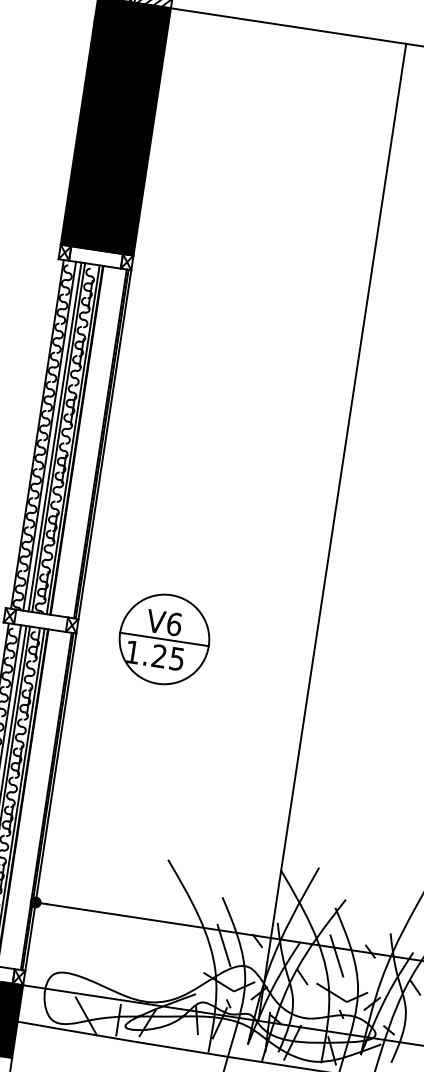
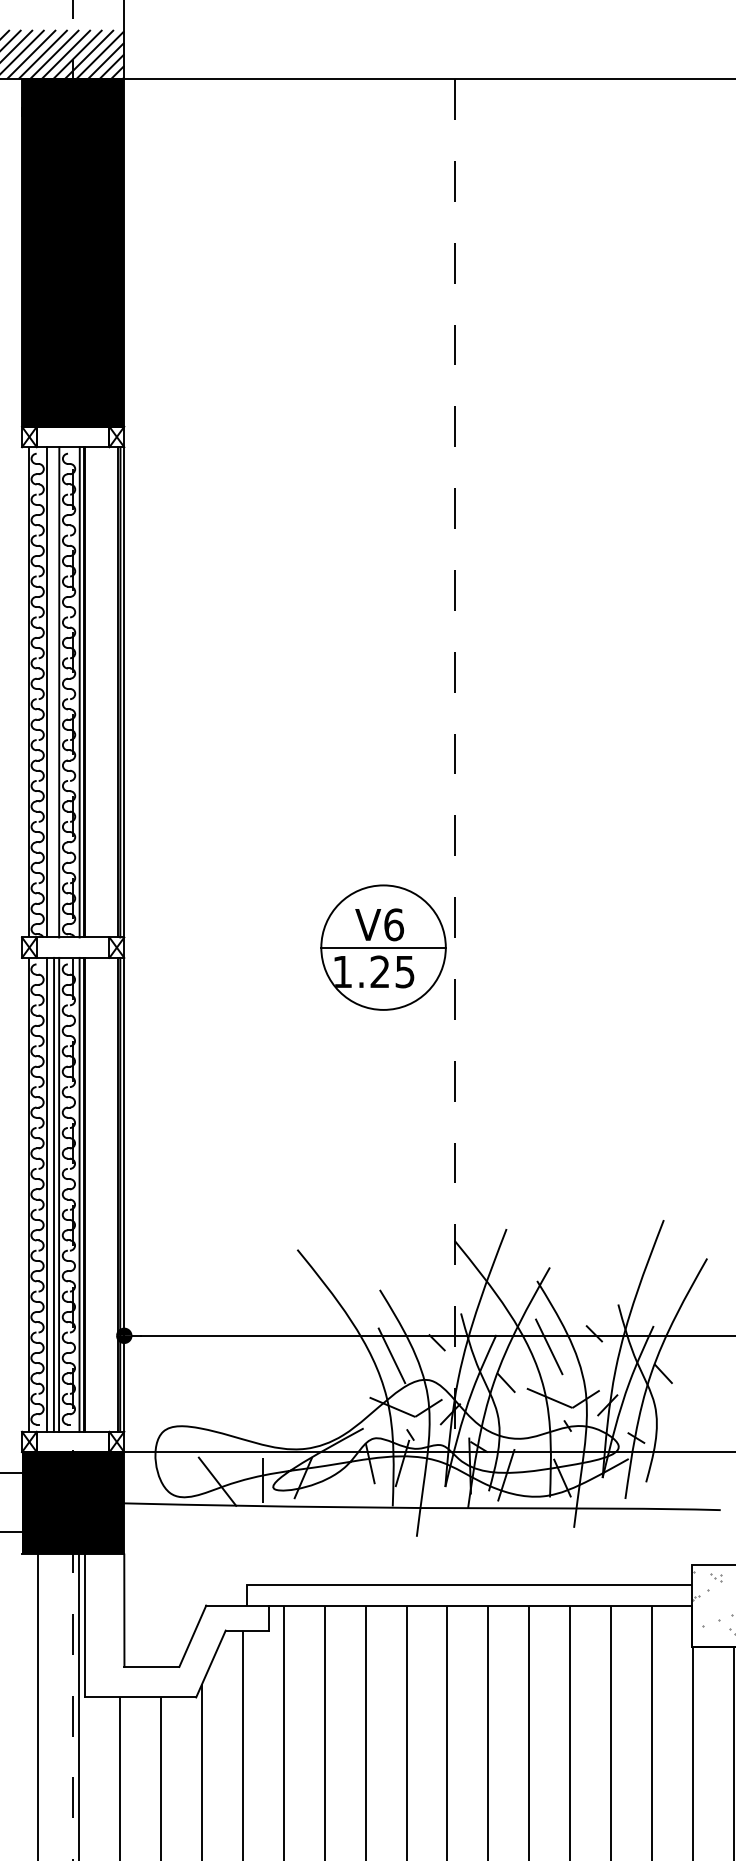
line: (55, 437) -> (54, 692), removed
line: (332, 532) -> (454, 765), solid -> dashed
part: (164, 639) -> (383, 947), moved

